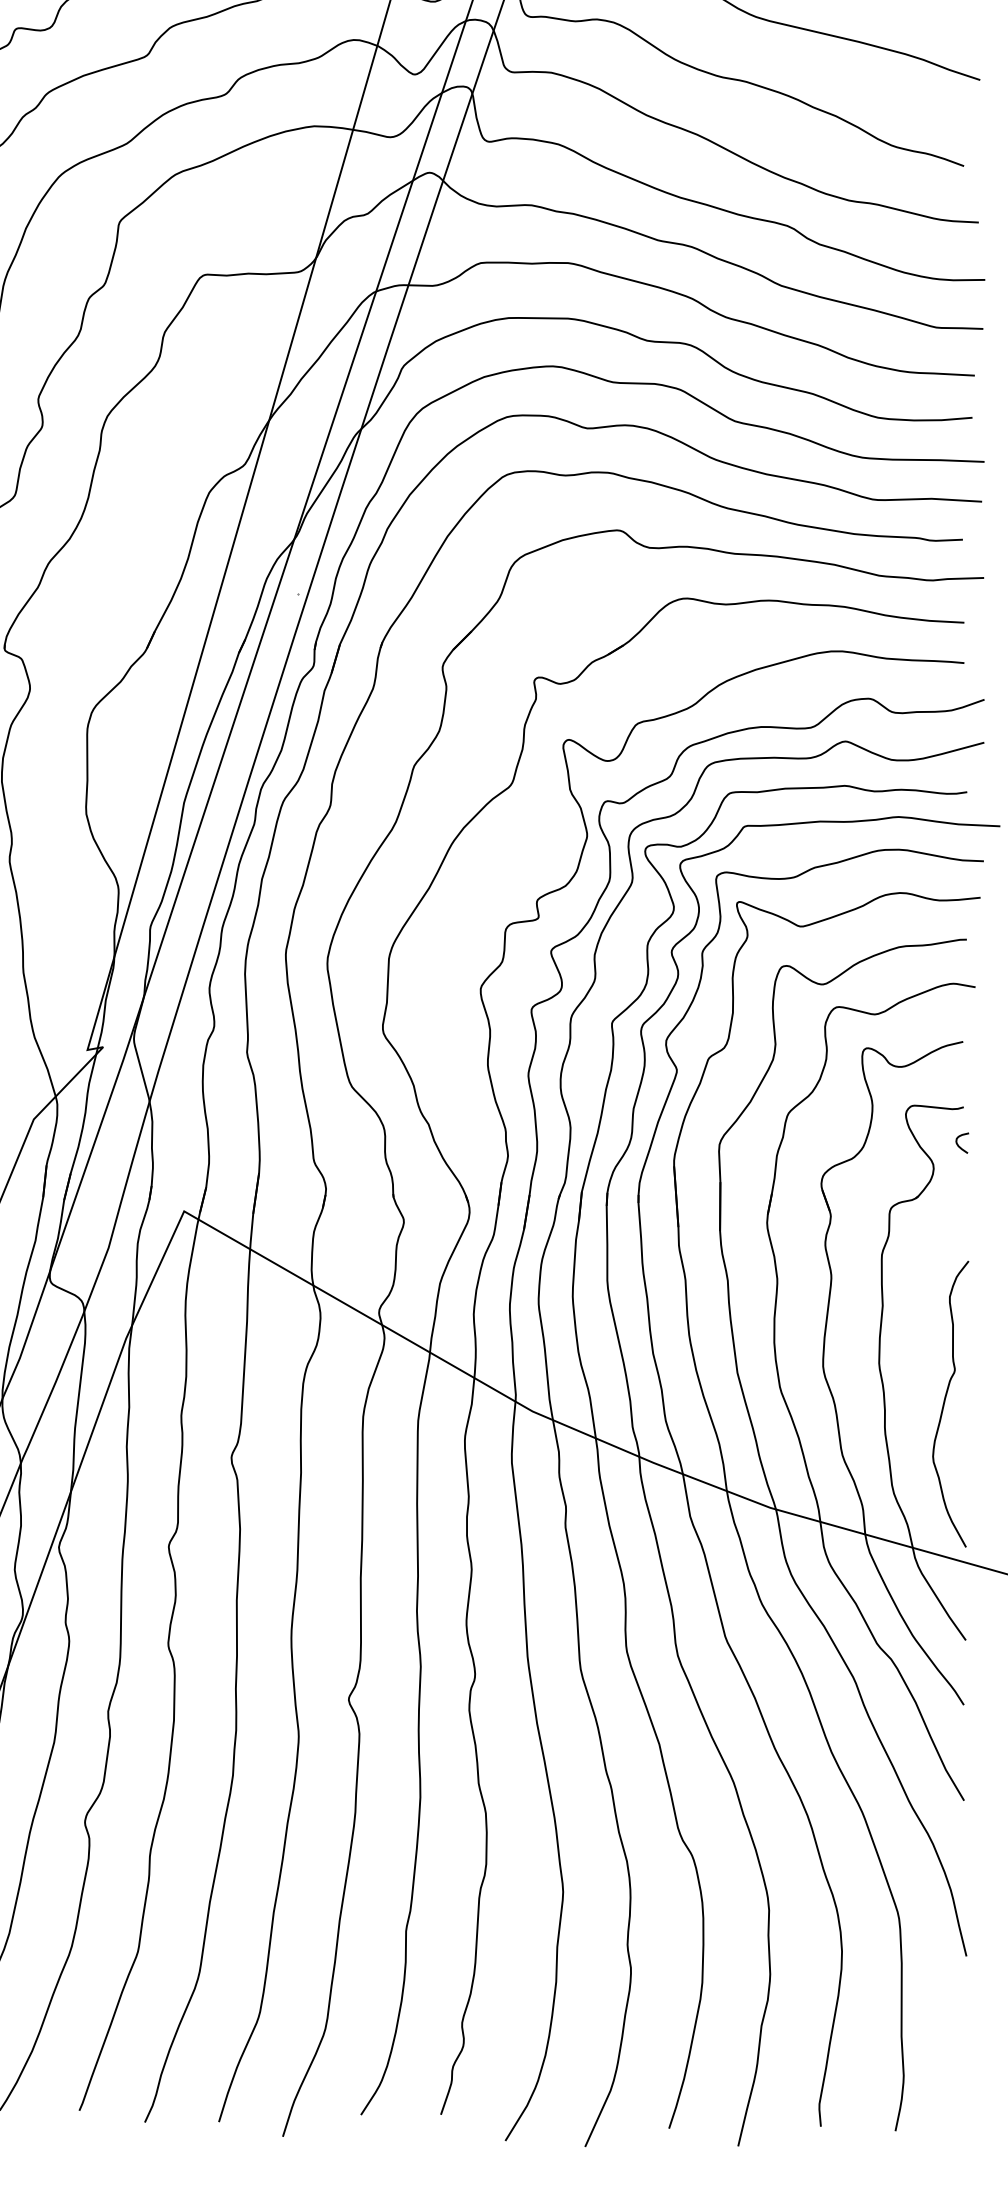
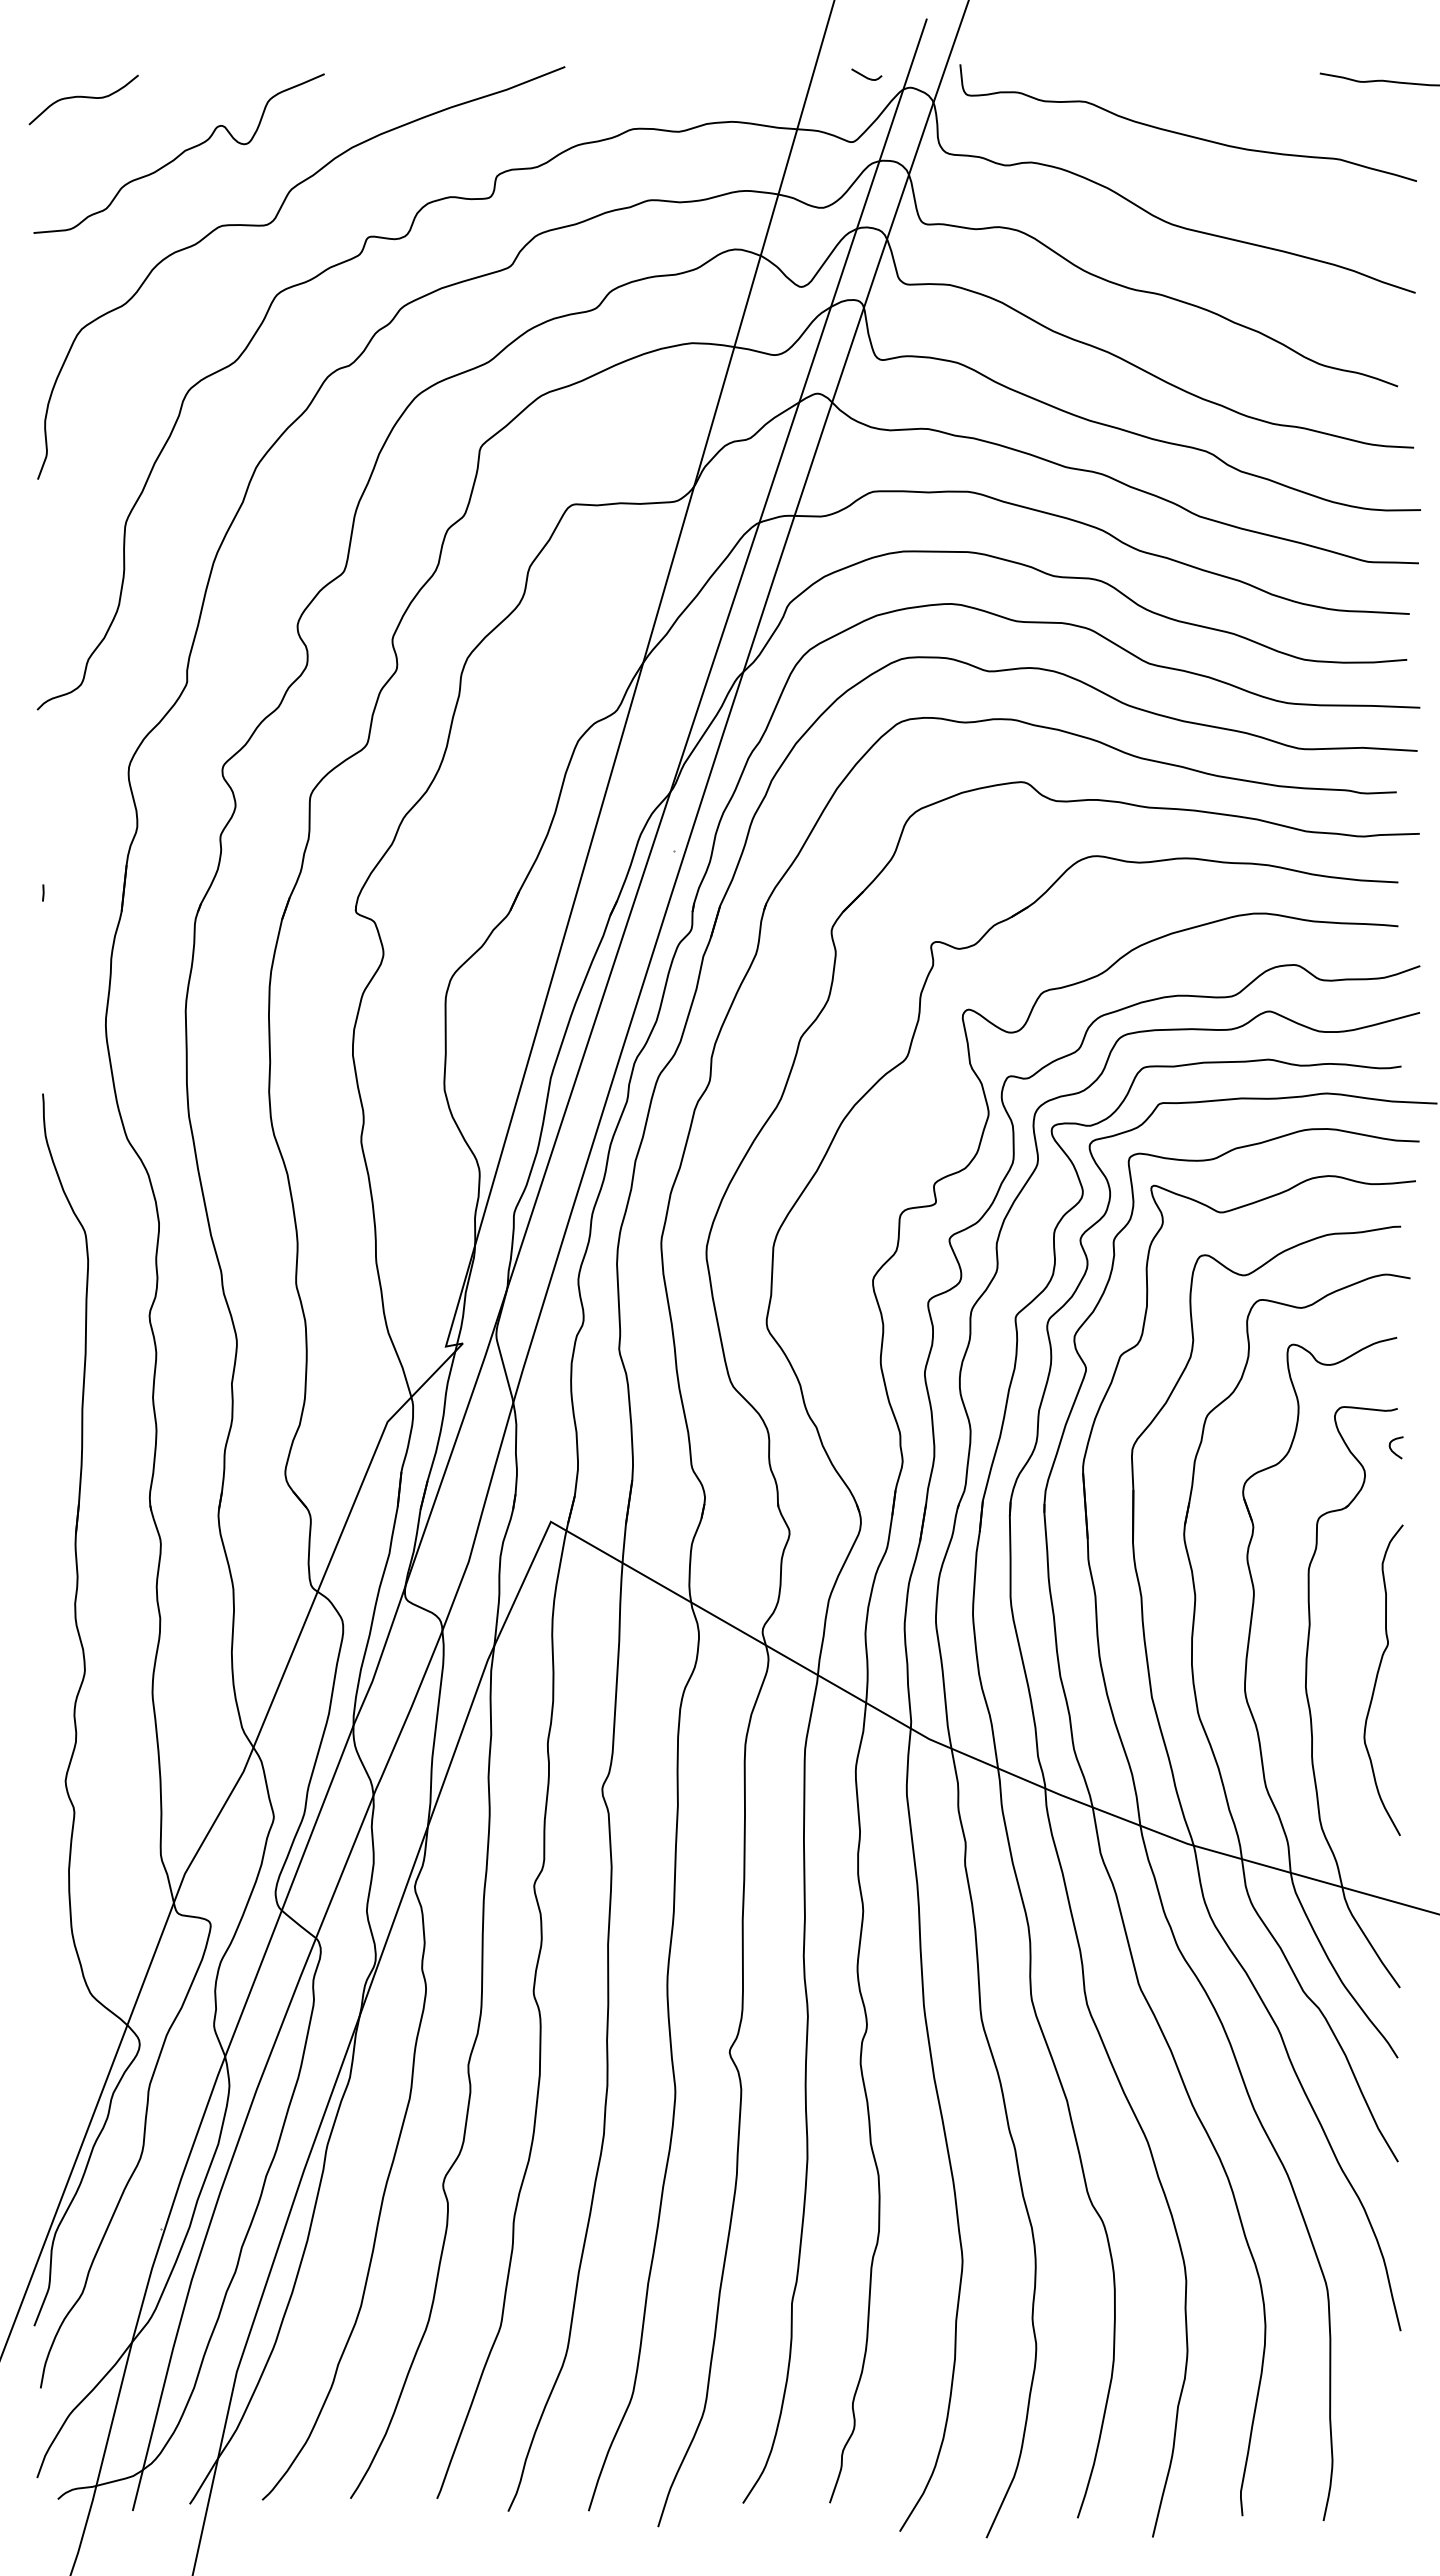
curve: (945, 1403) -> (1377, 1679), moved

